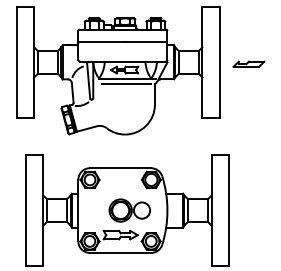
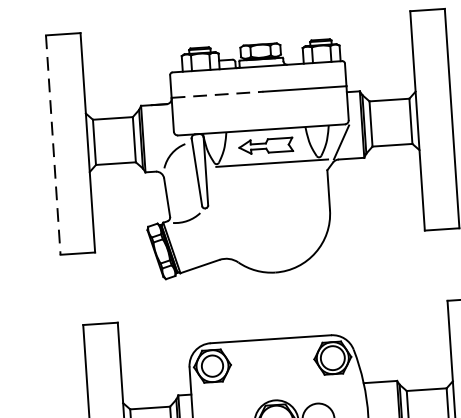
line: (102, 42) -> (219, 94), solid -> dashed
line: (16, 62) -> (52, 145), solid -> dashed
line: (126, 84) -> (271, 174), removed

